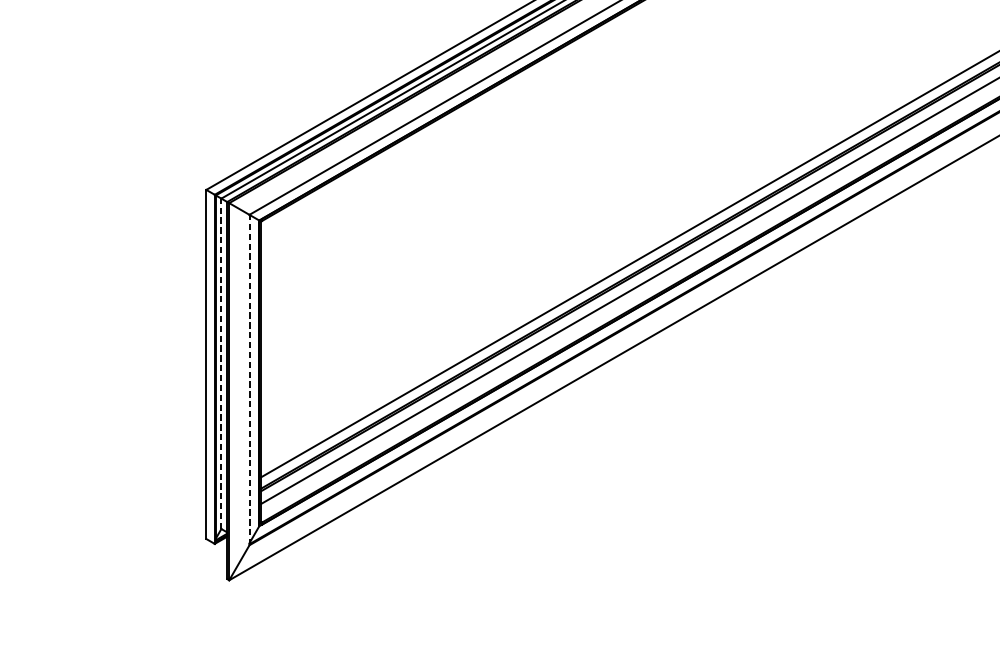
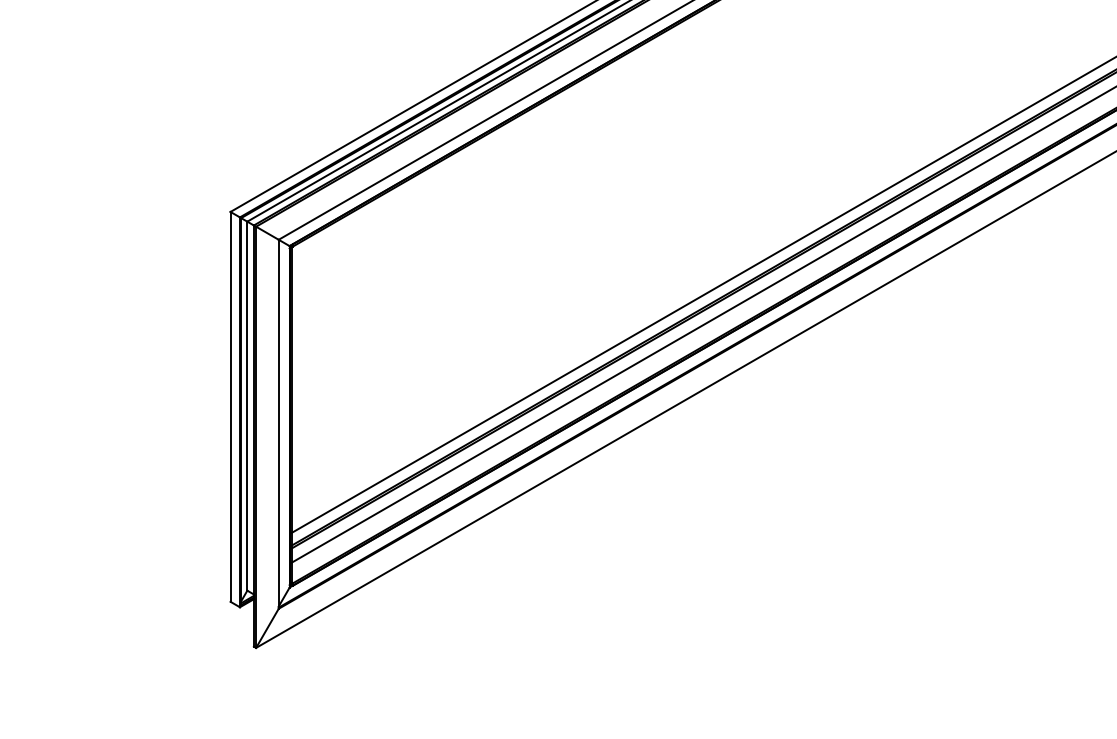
line: (221, 364) -> (247, 406), dashed -> solid
line: (249, 380) -> (278, 424), dashed -> solid

